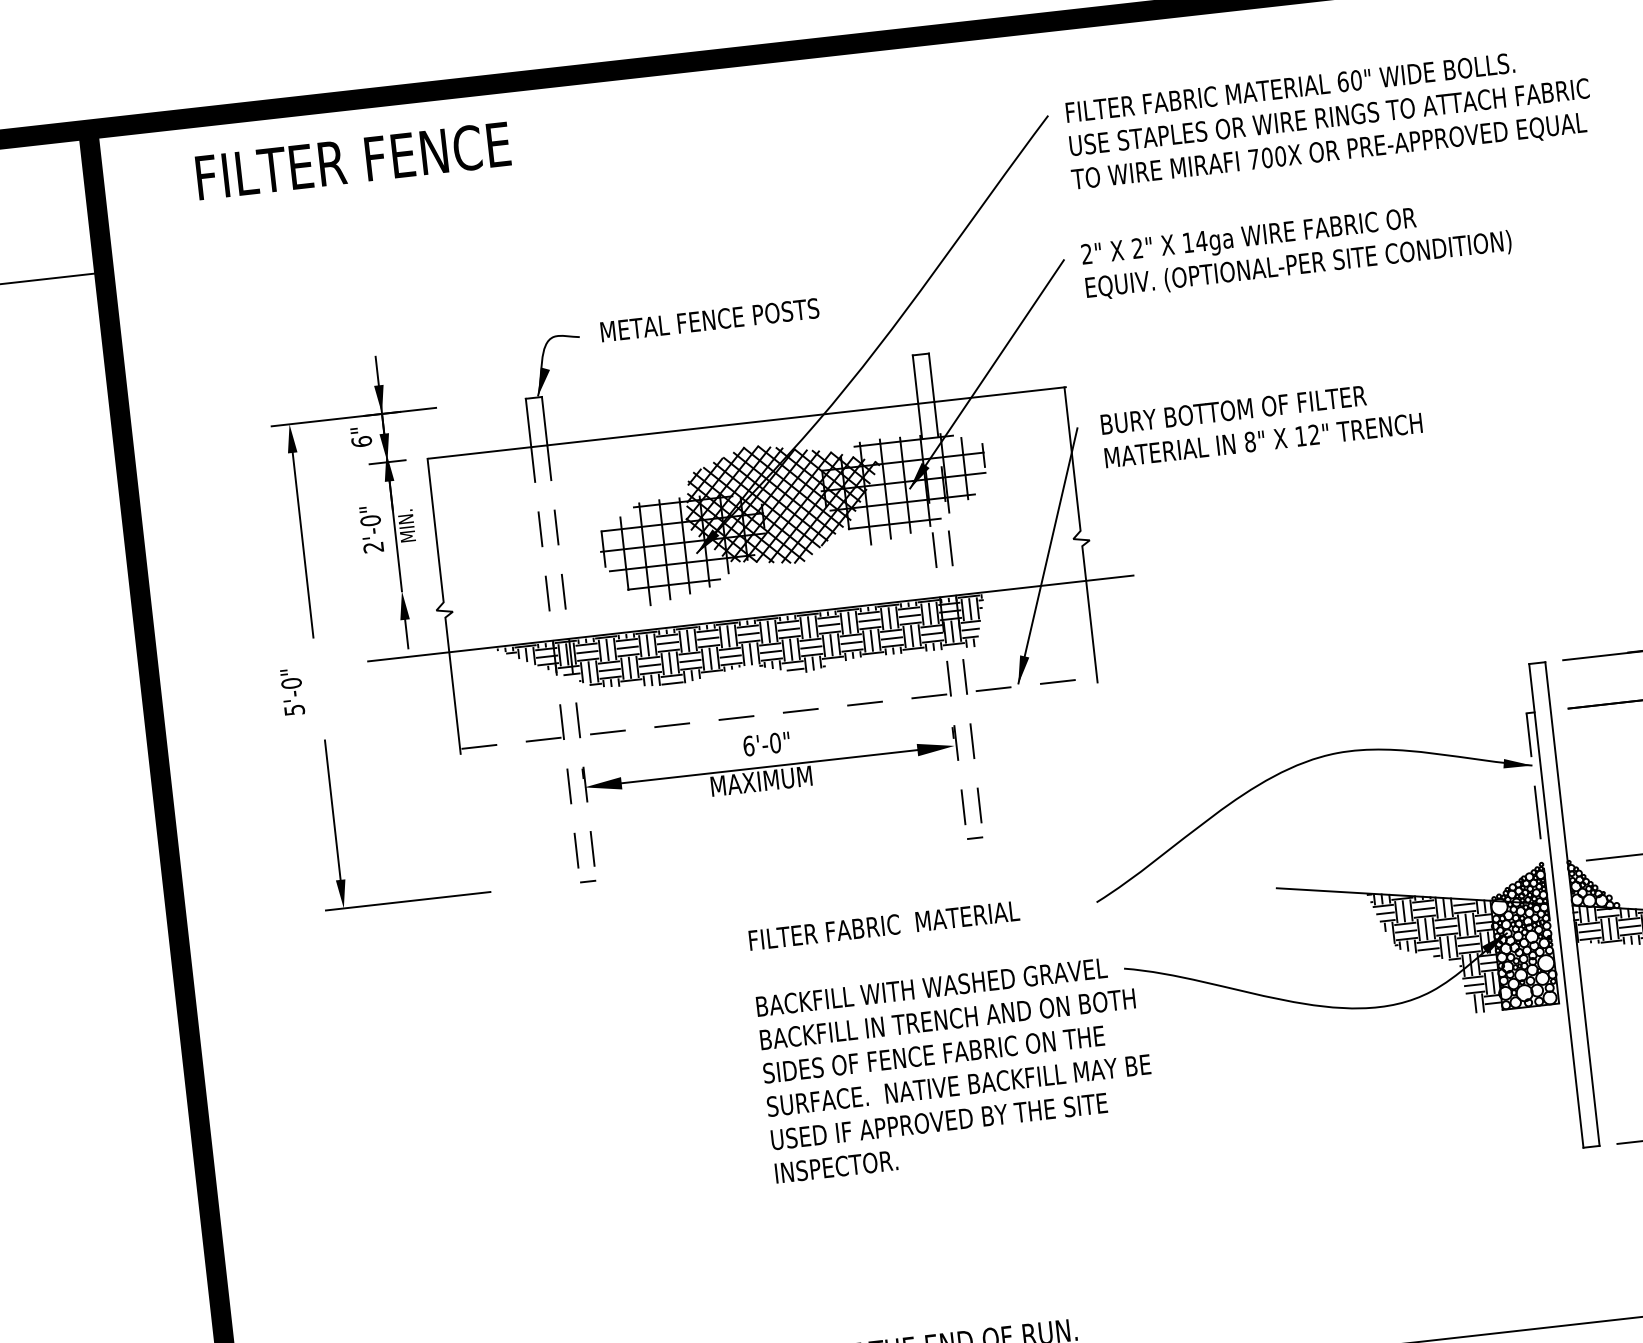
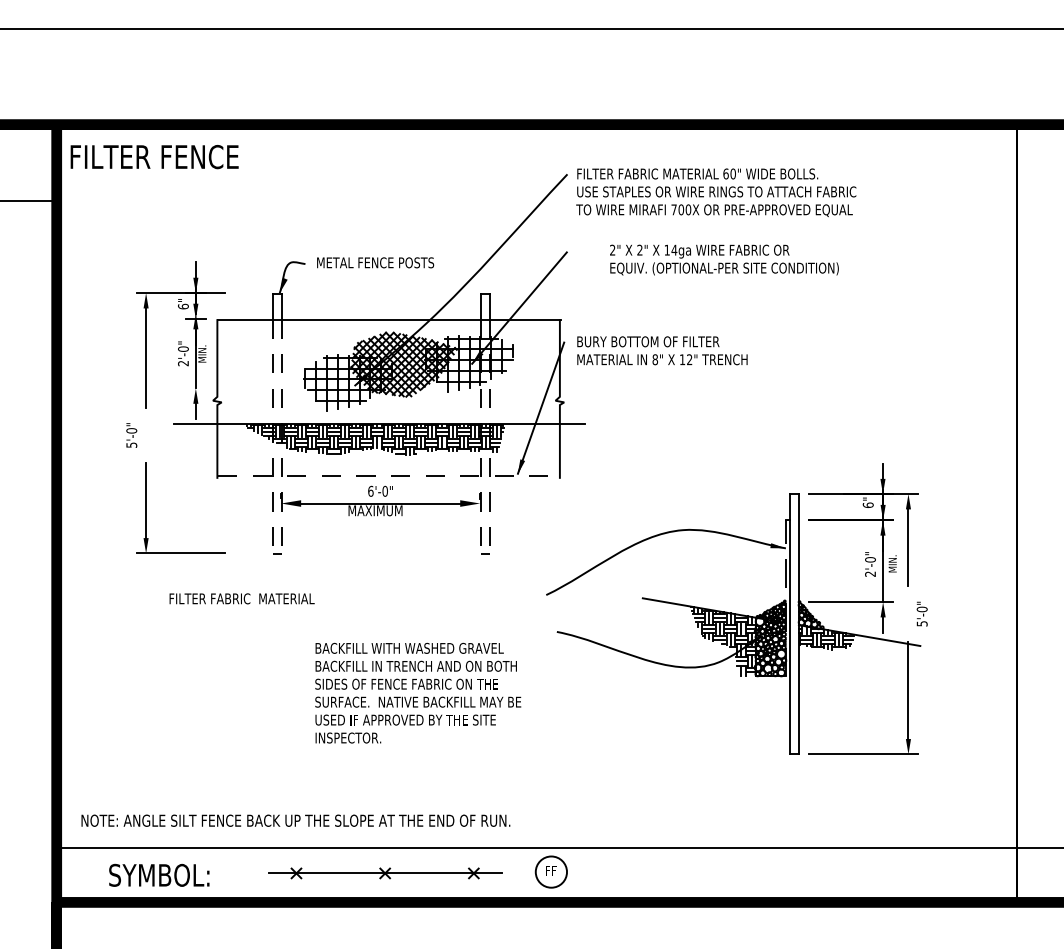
text: (353, 161) -> (154, 157), moved
text: (1296, 248) -> (724, 259), moved
text: (883, 925) -> (241, 598), moved
text: (957, 1067) -> (418, 692), moved

